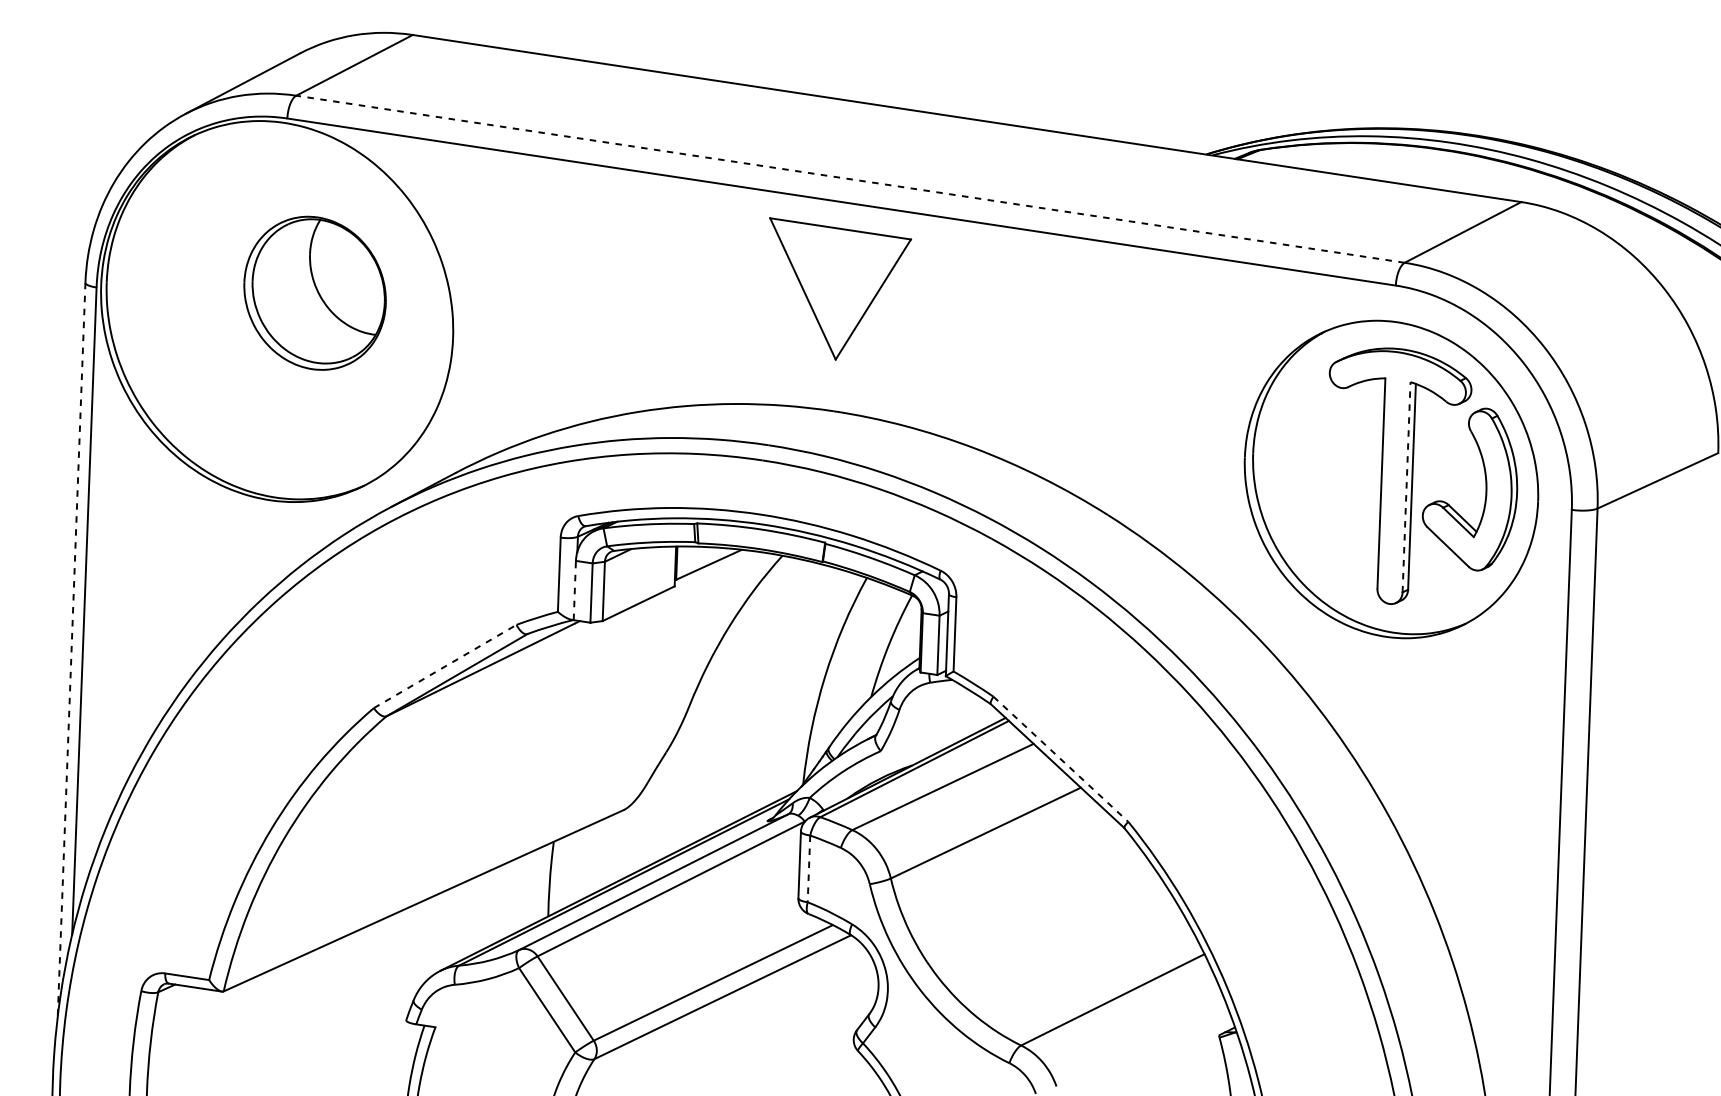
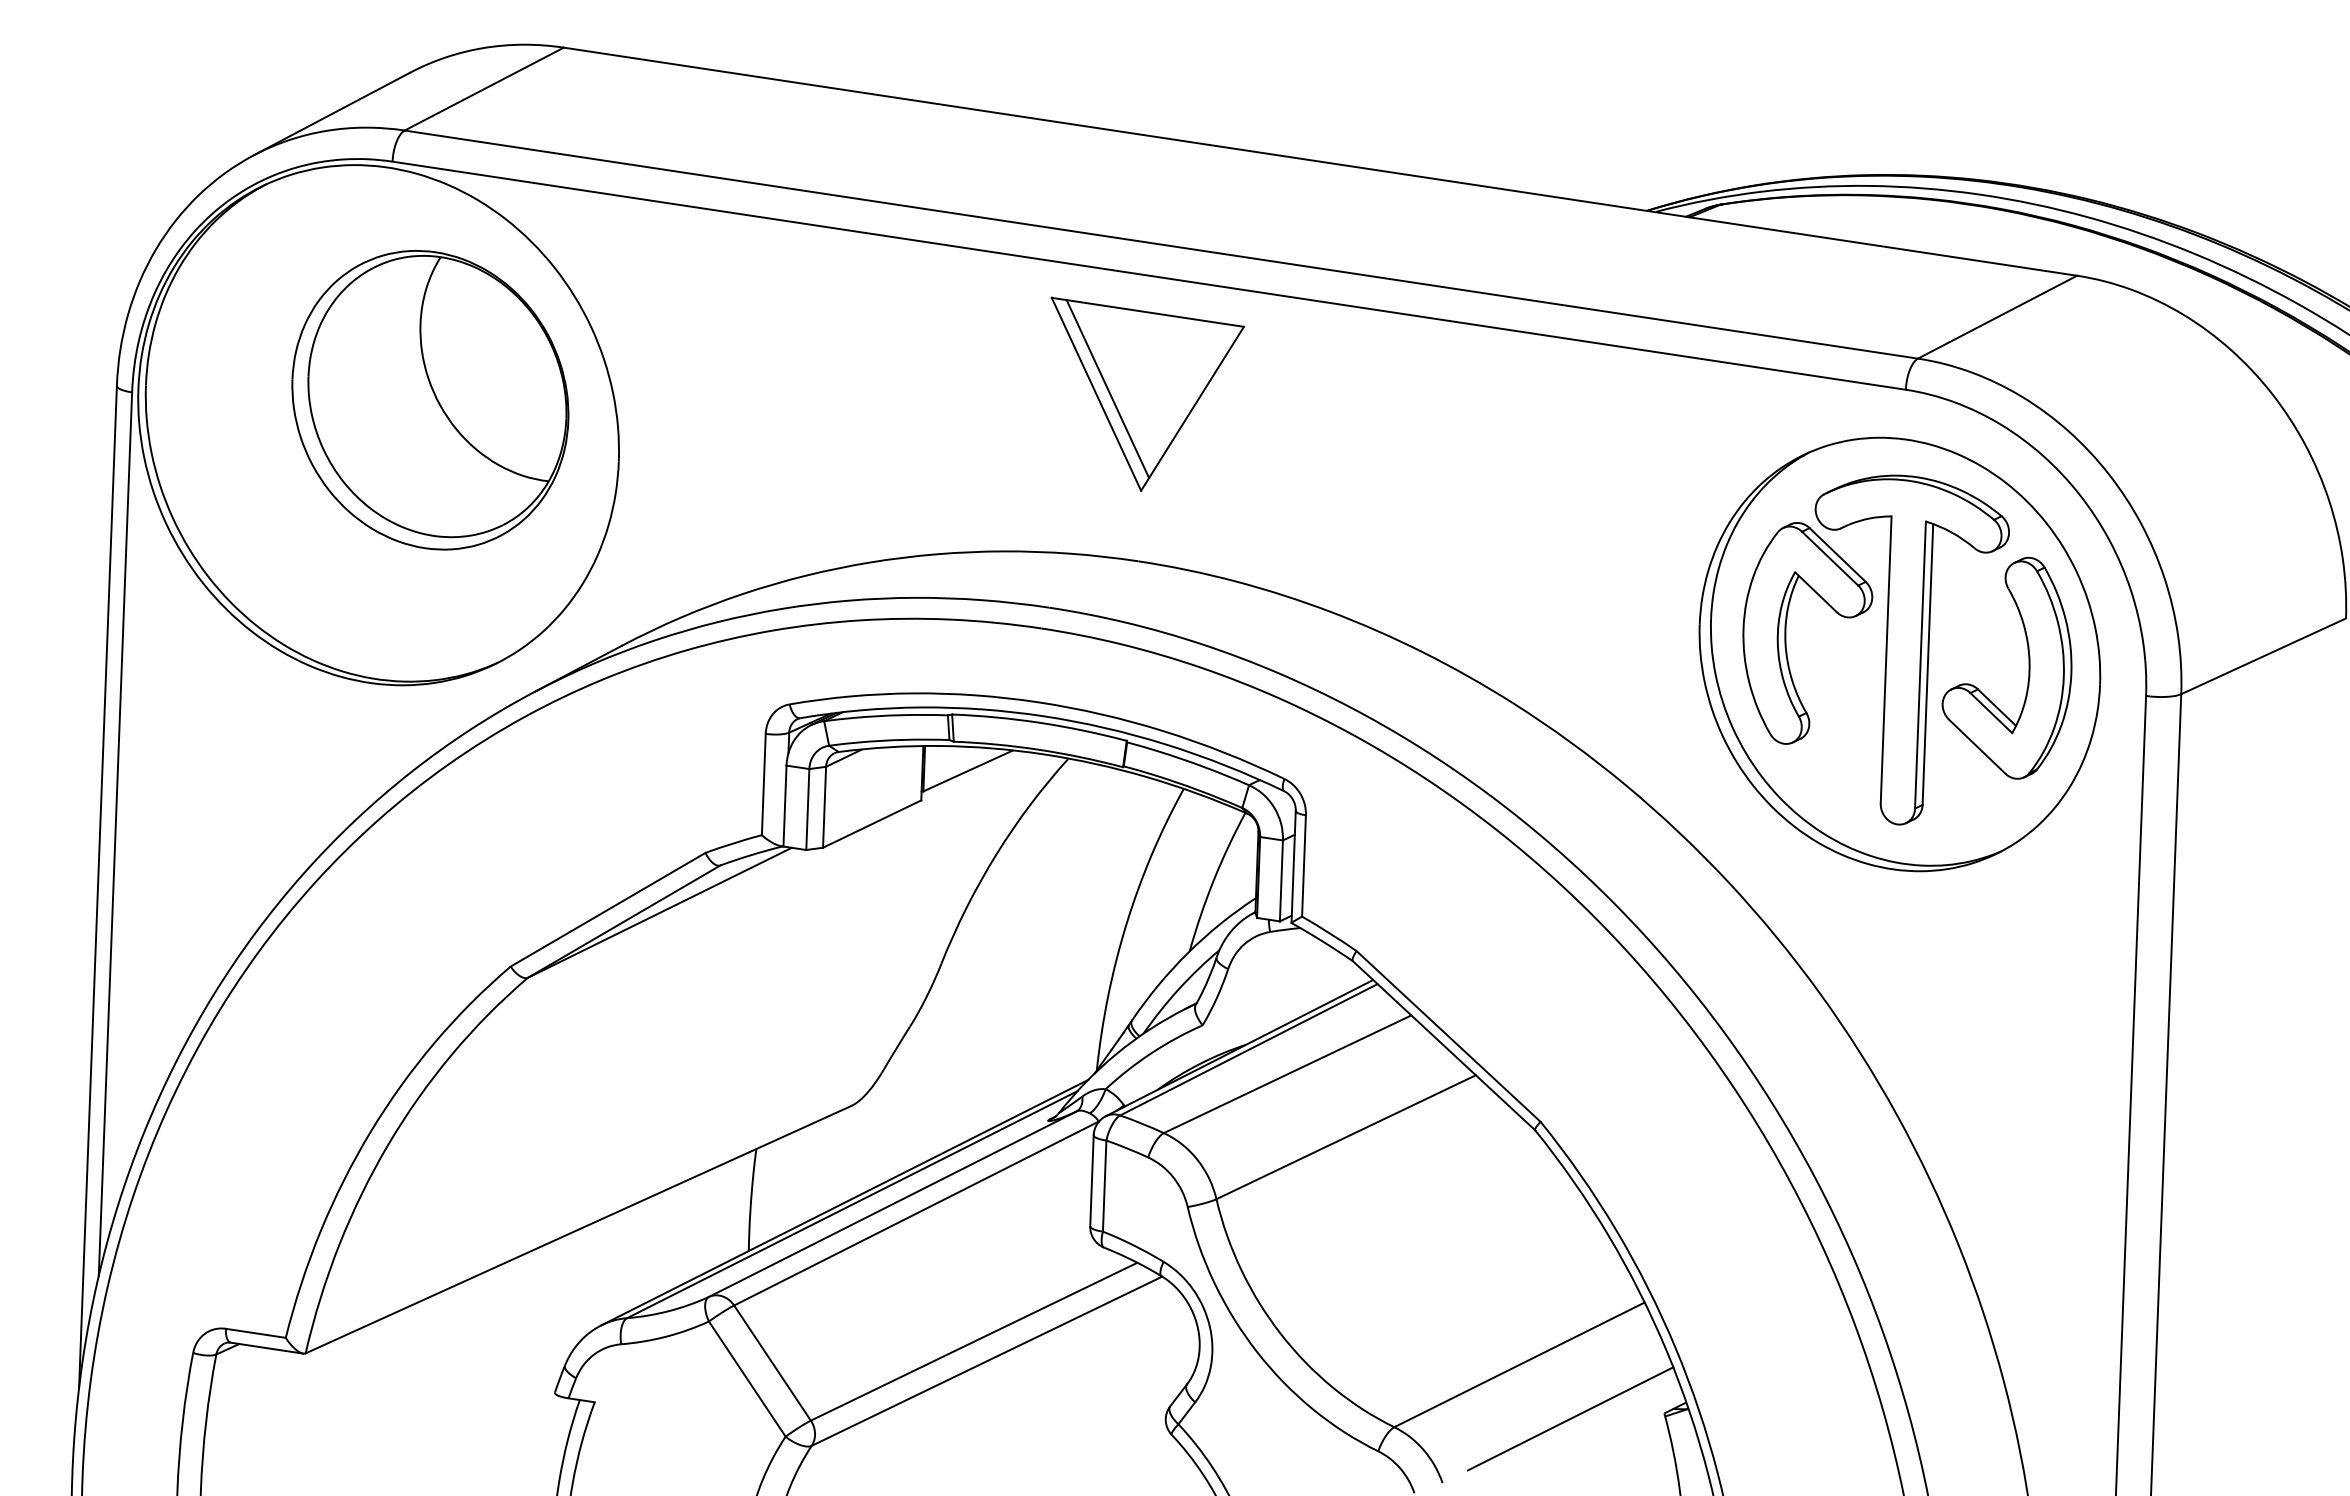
line: (849, 179) -> (1160, 244), dashed -> solid
line: (811, 285) -> (1107, 389), added
part: (315, 293) -> (430, 400), size x1.43
part: (1308, 464) -> (1786, 633), added
line: (1406, 487) -> (1920, 665), dashed -> solid
line: (575, 590) -> (785, 805), dashed -> solid
line: (71, 650) -> (97, 887), dashed -> solid
line: (445, 666) -> (608, 909), dashed -> solid
line: (1060, 759) -> (1448, 1036), dashed -> solid
line: (808, 869) -> (1104, 1186), dashed -> solid
line: (1150, 1039) -> (1570, 1418), added

